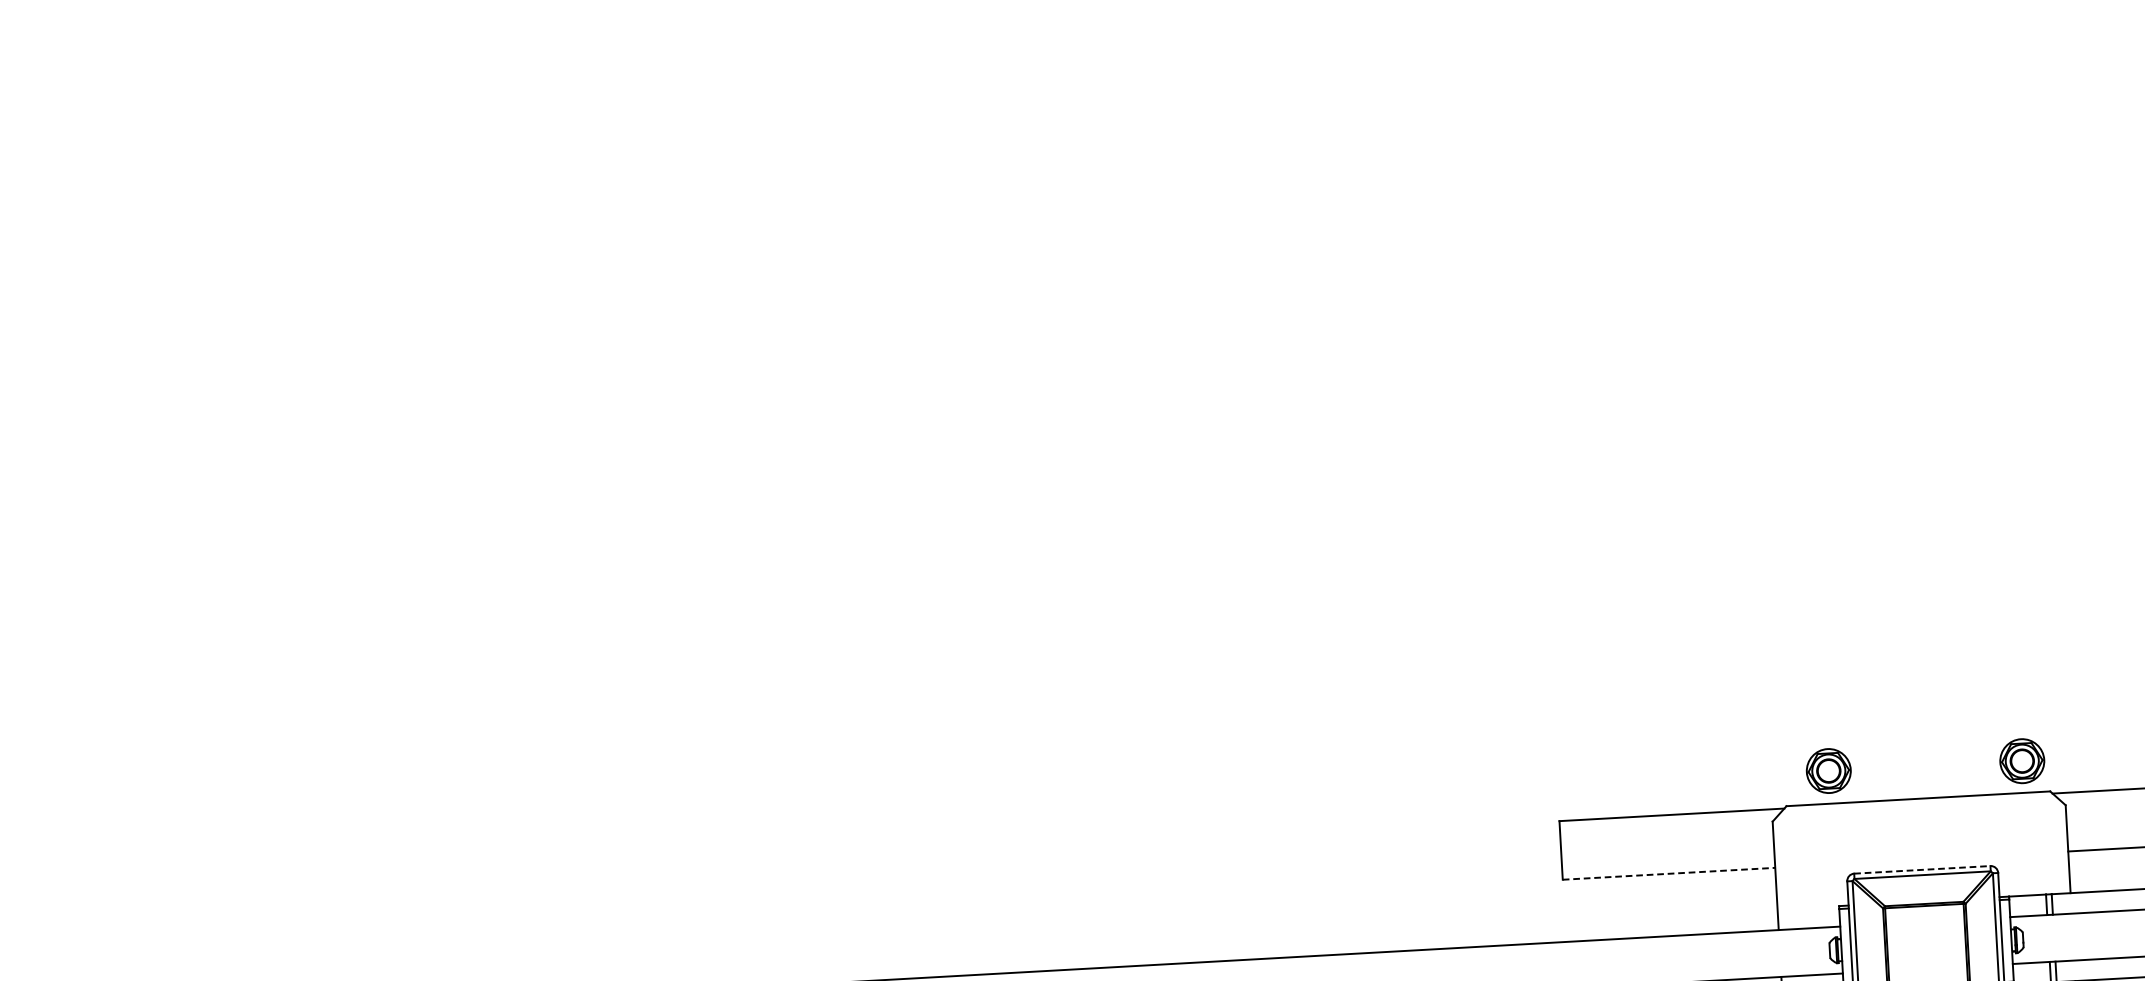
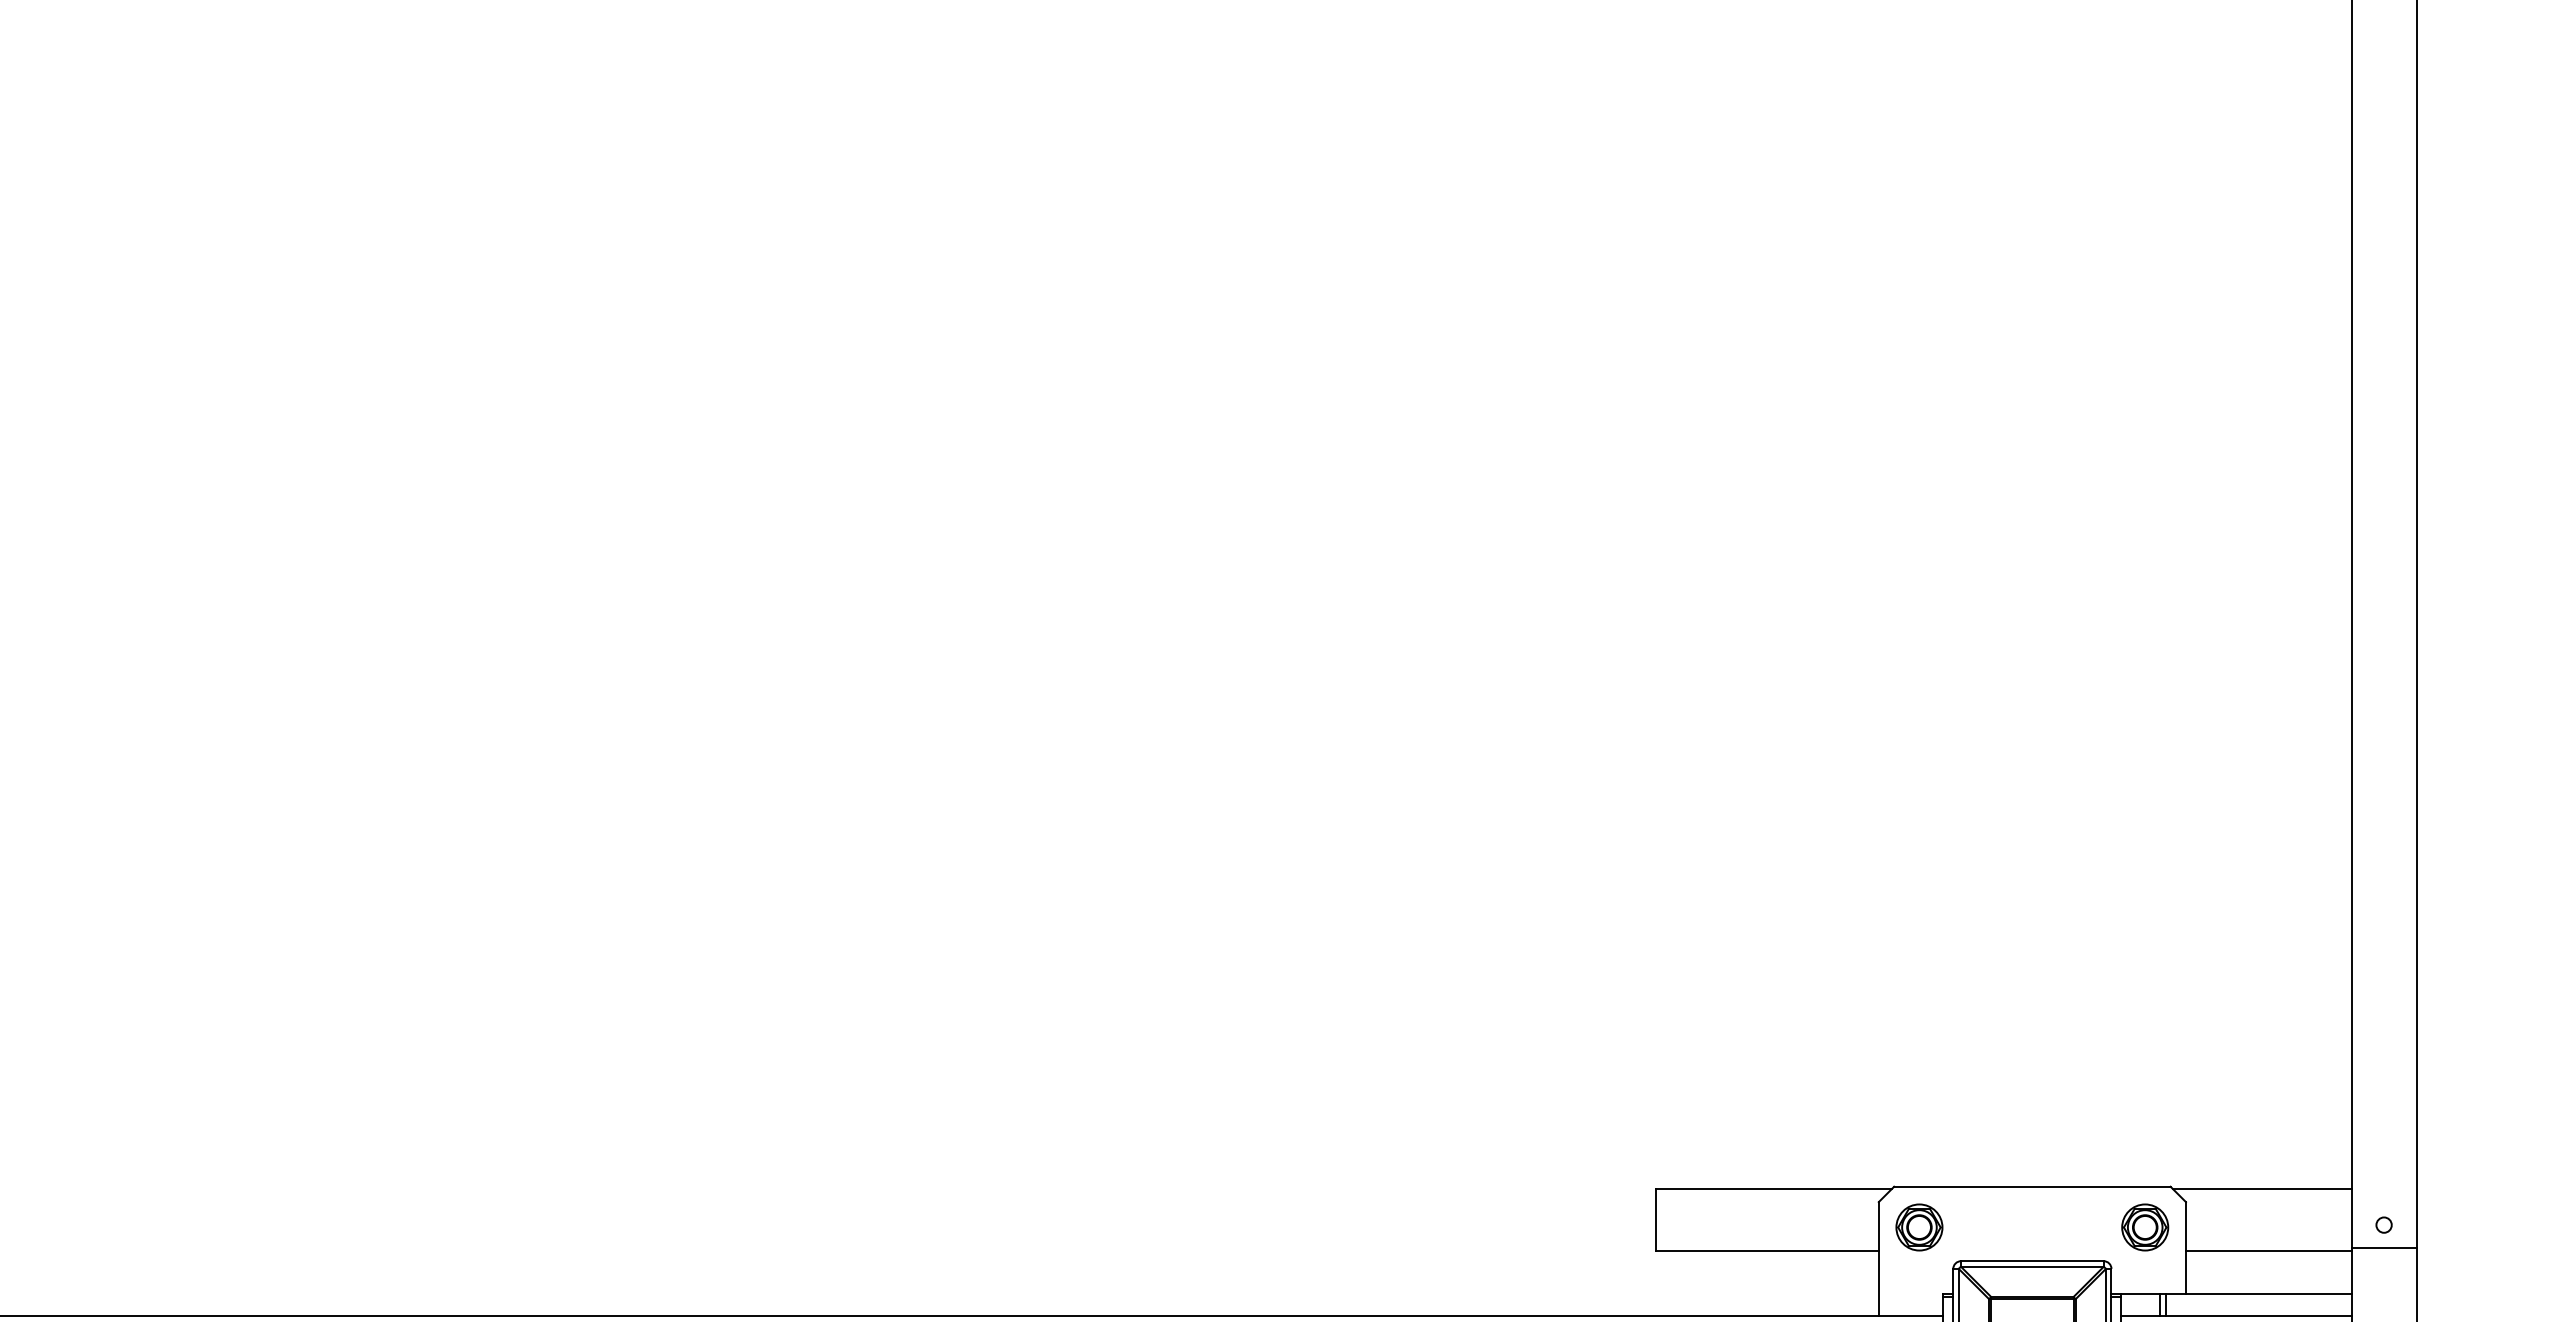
part: (2022, 761) -> (2145, 1227), moved
part: (1828, 771) -> (1919, 1227), moved
line: (1922, 870) -> (2032, 1261), dashed -> solid
line: (1669, 873) -> (1767, 1250), dashed -> solid

